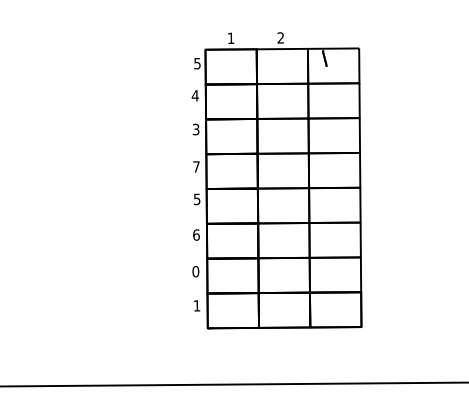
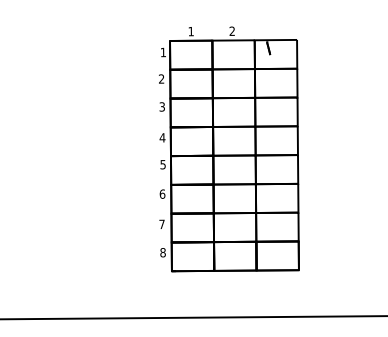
text: (196, 63) -> (162, 52), 5 -> 1
text: (195, 95) -> (161, 78), 4 -> 2
text: (196, 166) -> (162, 137), 7 -> 4
text: (195, 271) -> (161, 224), 0 -> 7
text: (196, 305) -> (162, 252), 1 -> 8

